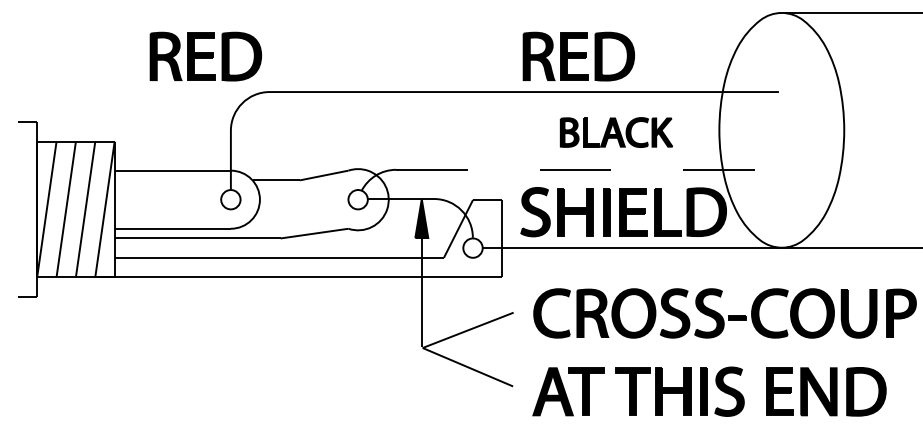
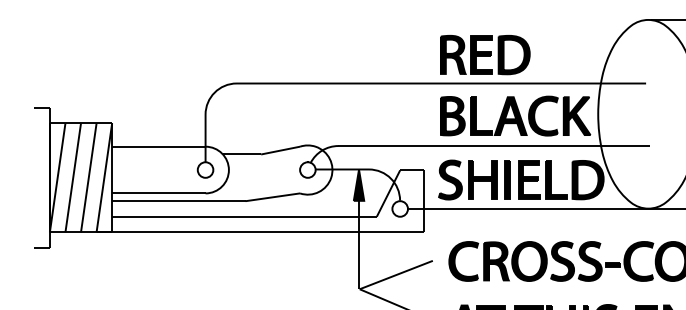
part: (205, 56) -> (185, 54), removed
part: (616, 132) -> (515, 116), size x1.67
line: (589, 169) -> (493, 145), dashed -> solid

